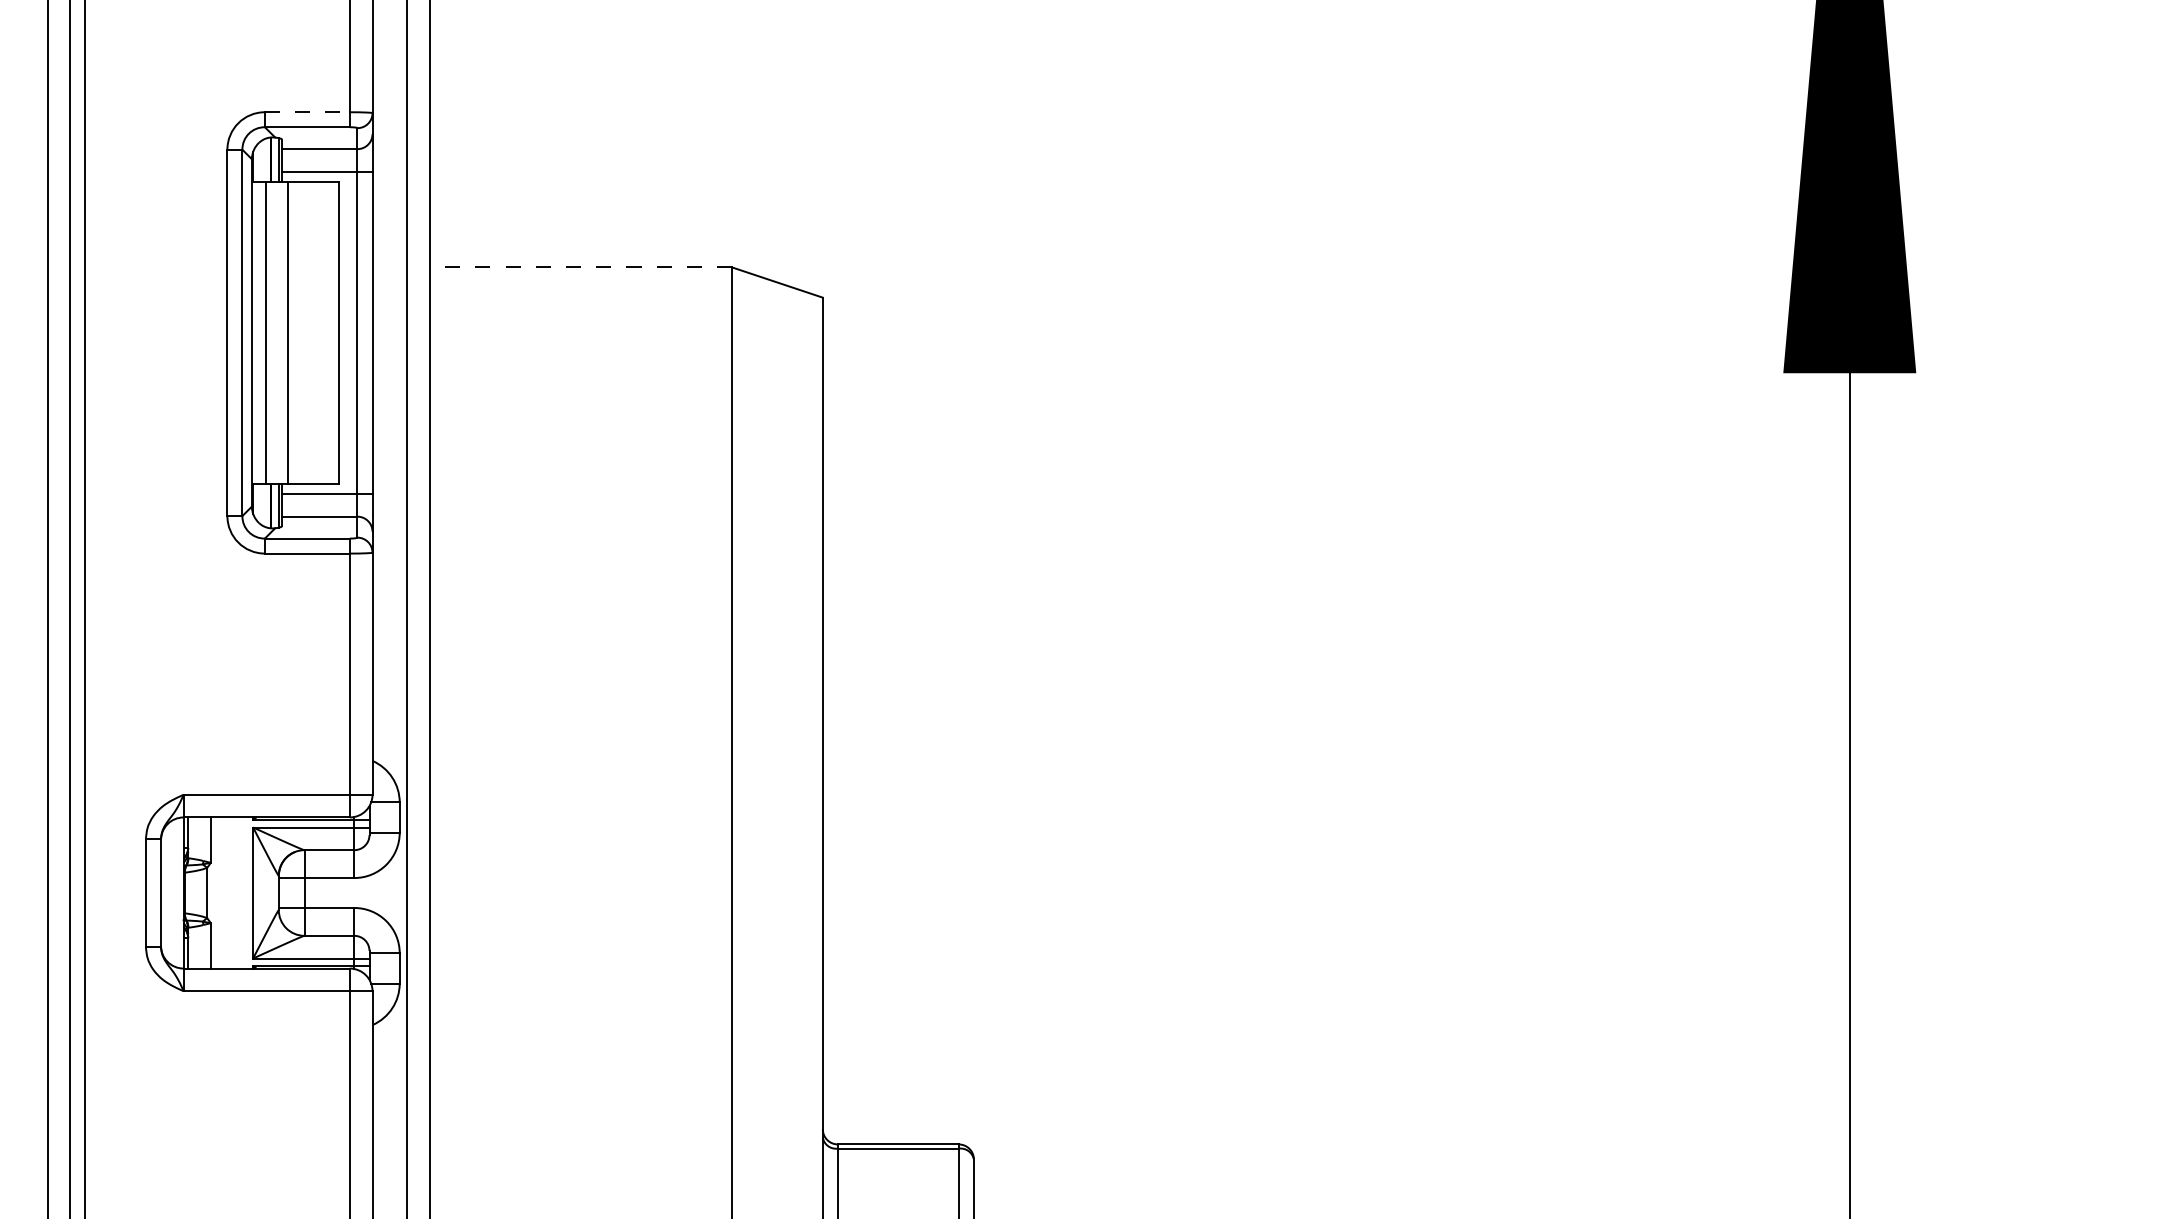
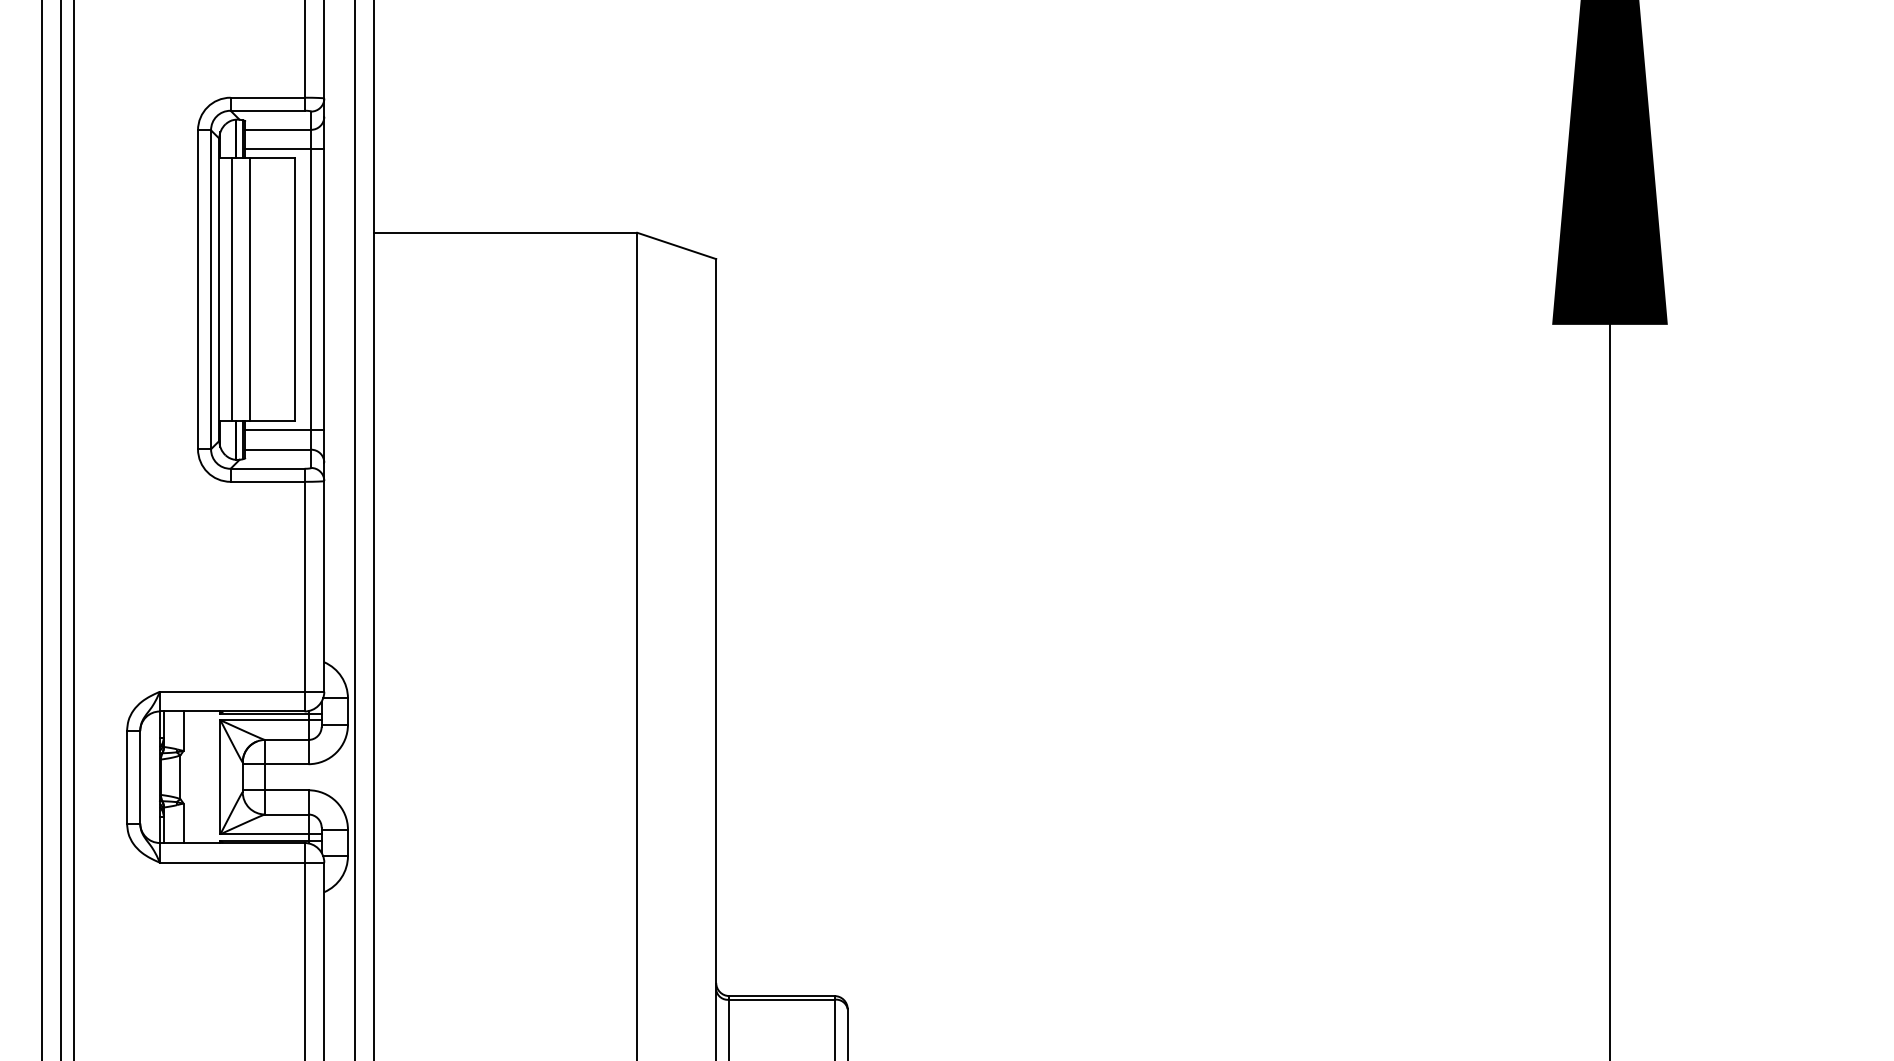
line: (307, 111) -> (267, 97), dashed -> solid
line: (580, 267) -> (505, 232), dashed -> solid

